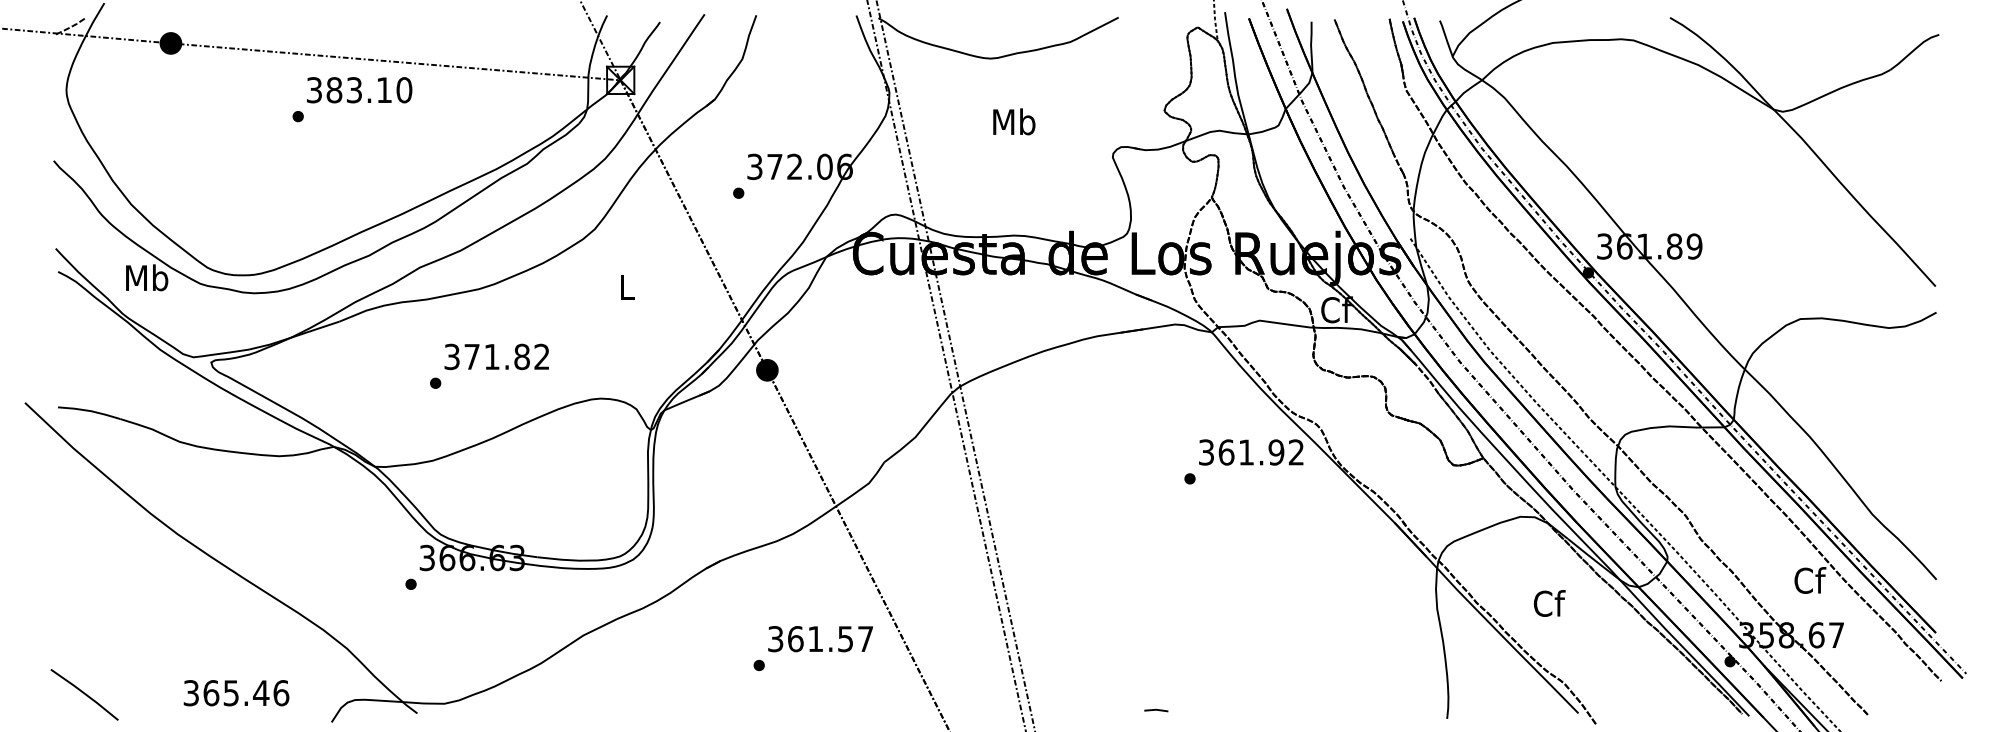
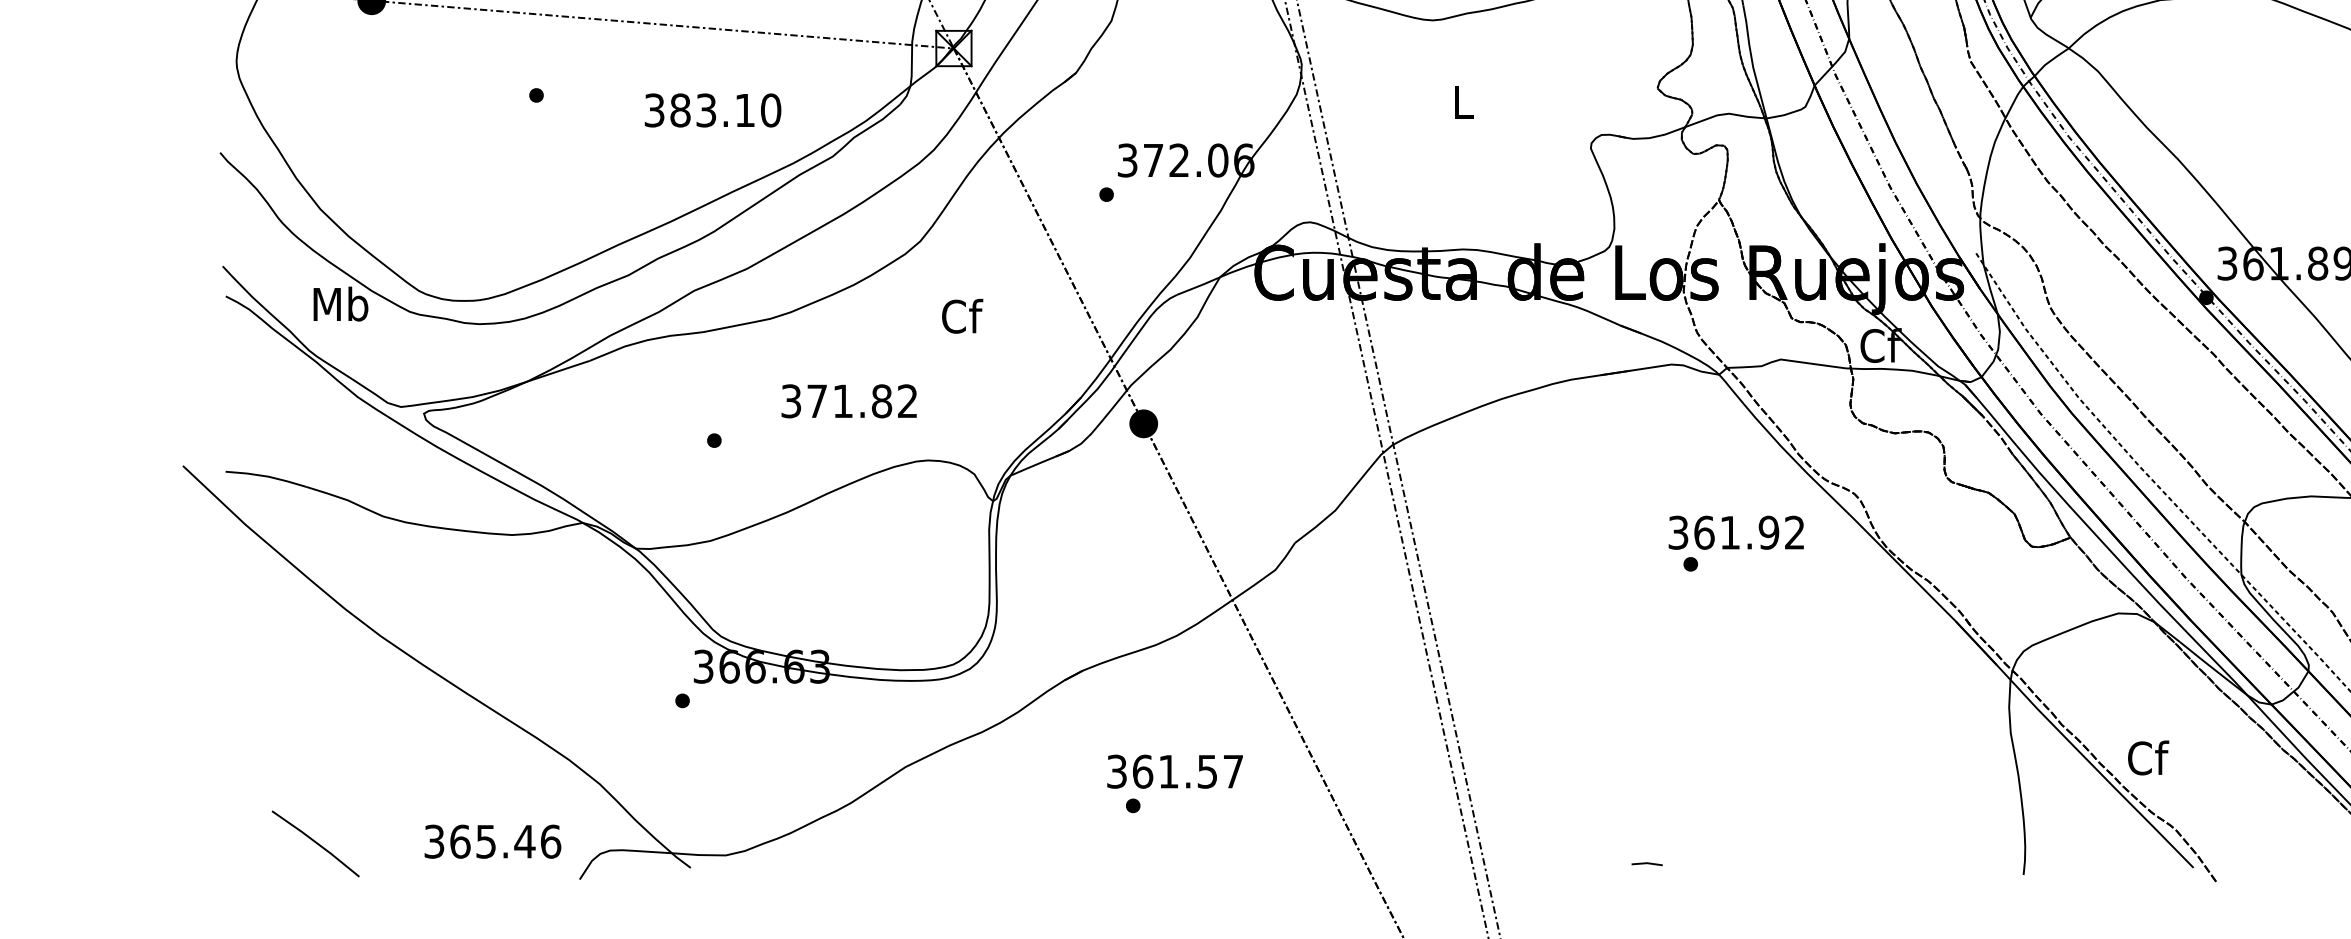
text: (359, 90) -> (712, 110), moved
text: (1014, 121) -> (1463, 101), Mb -> L
text: (627, 286) -> (962, 315), L -> Cf
text: (496, 356) -> (848, 400), moved
text: (1251, 452) -> (1736, 532), moved
text: (1549, 603) -> (2148, 757), moved
text: (820, 639) -> (1174, 772), moved
text: (236, 693) -> (492, 842), moved
line: (84, 694) -> (315, 843), moved

